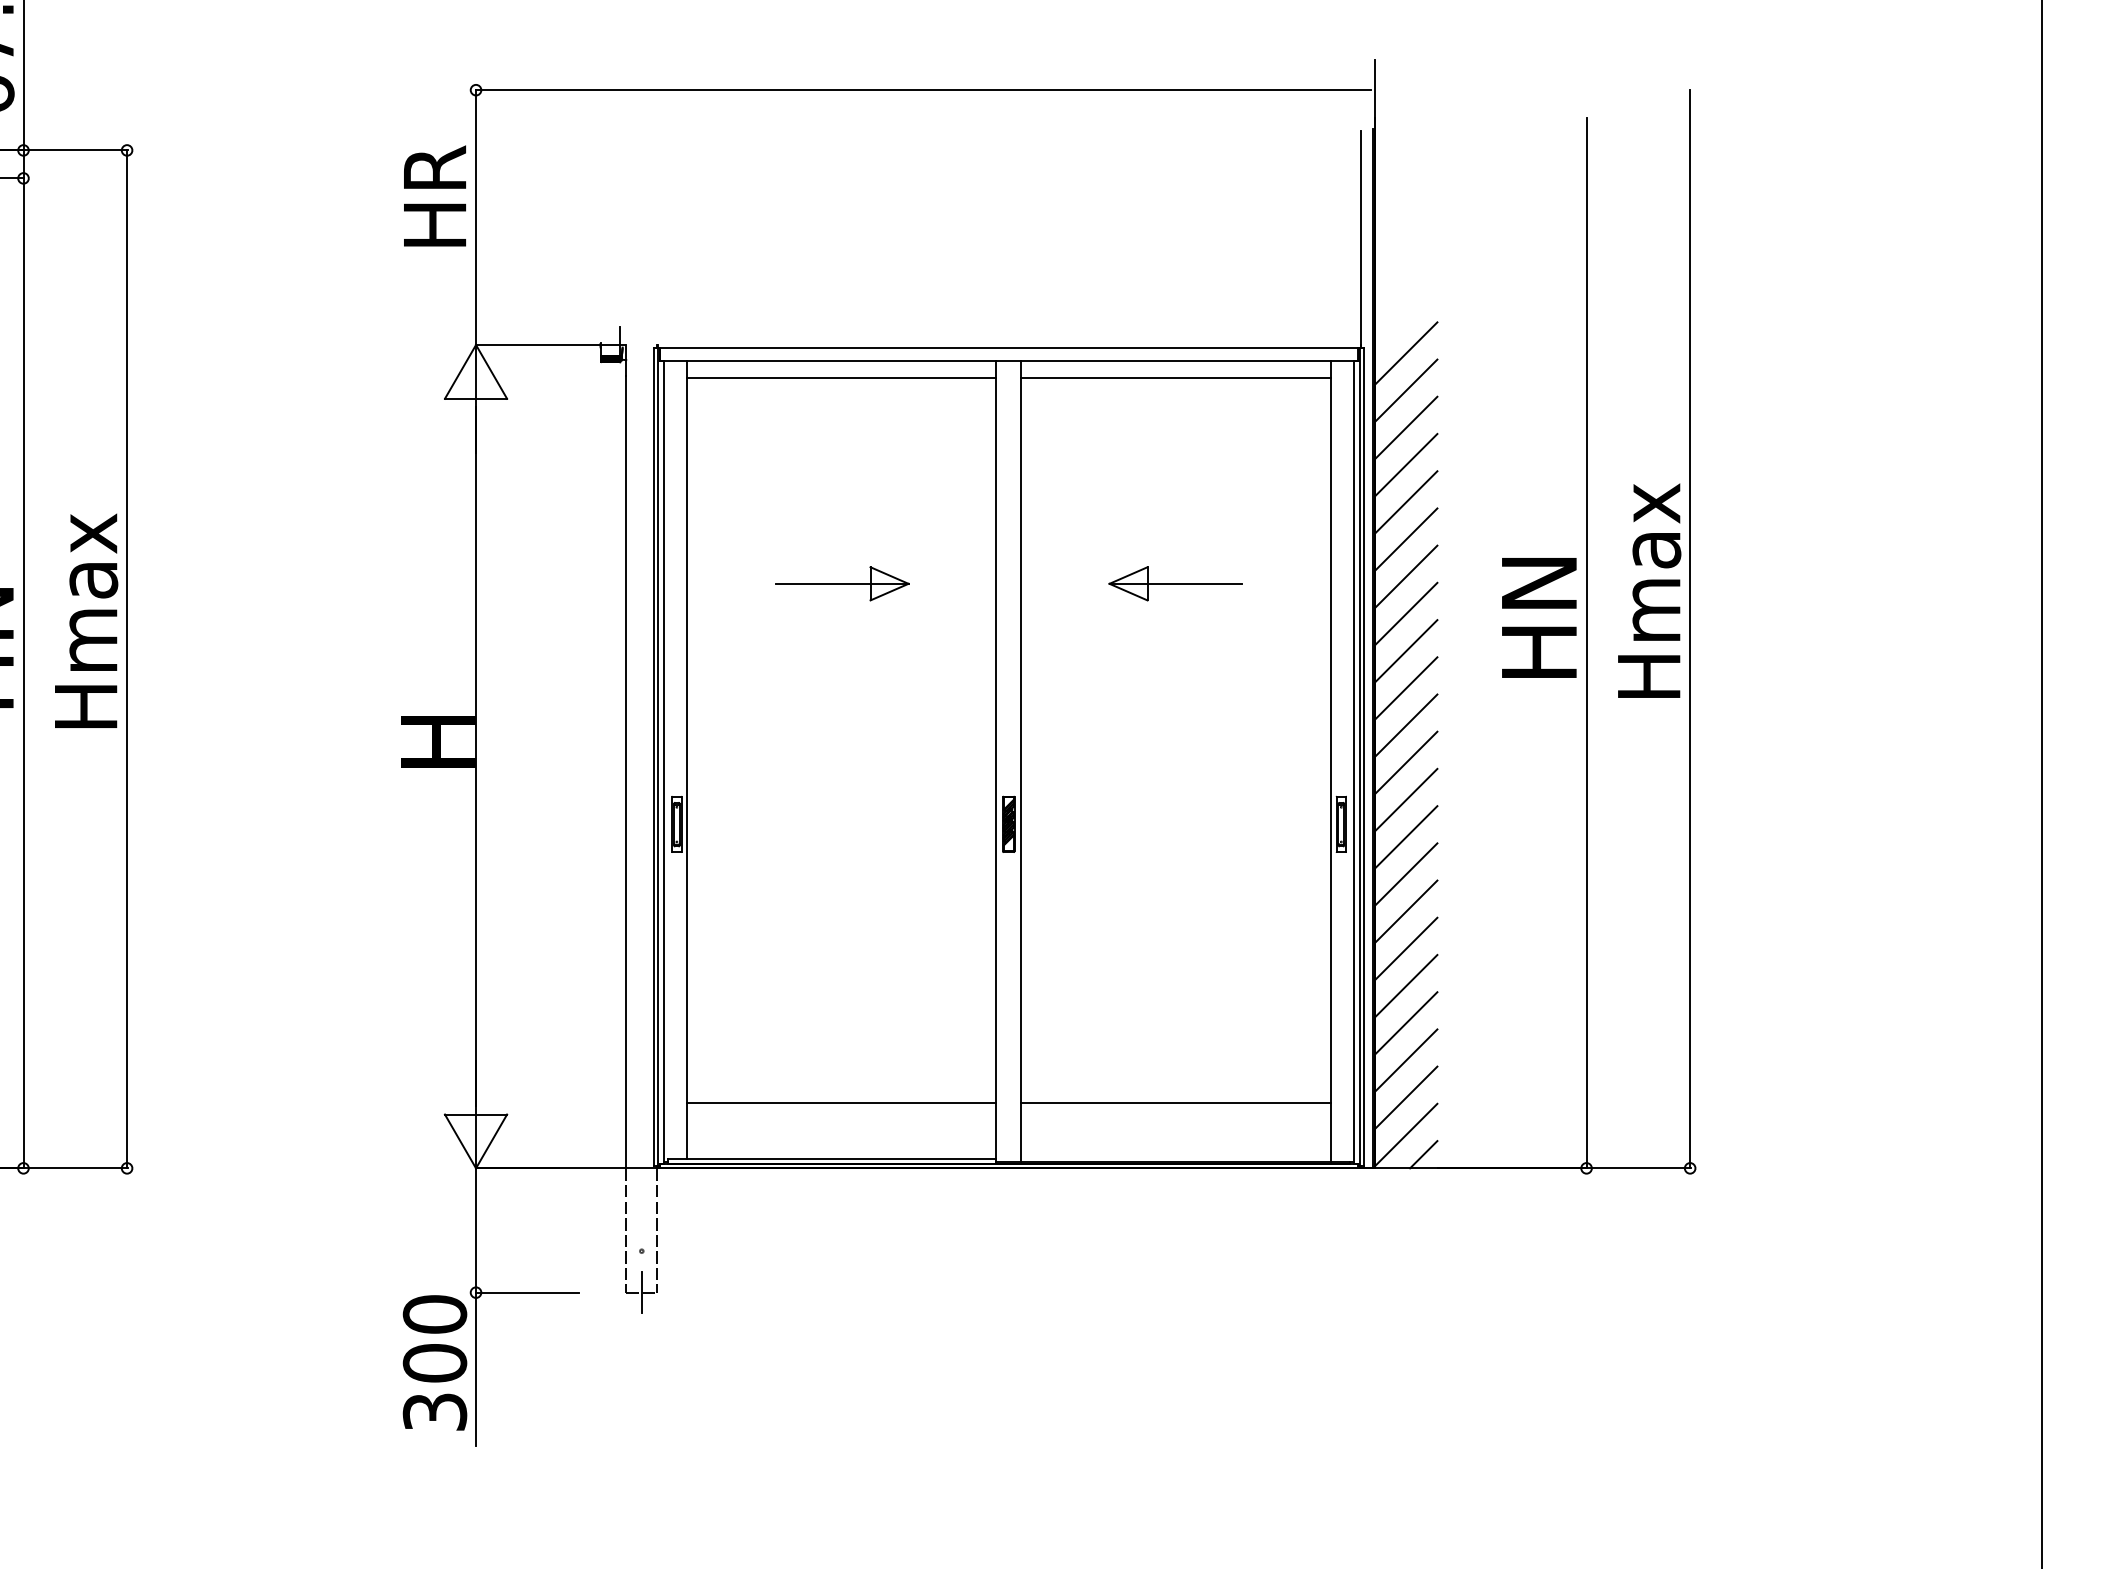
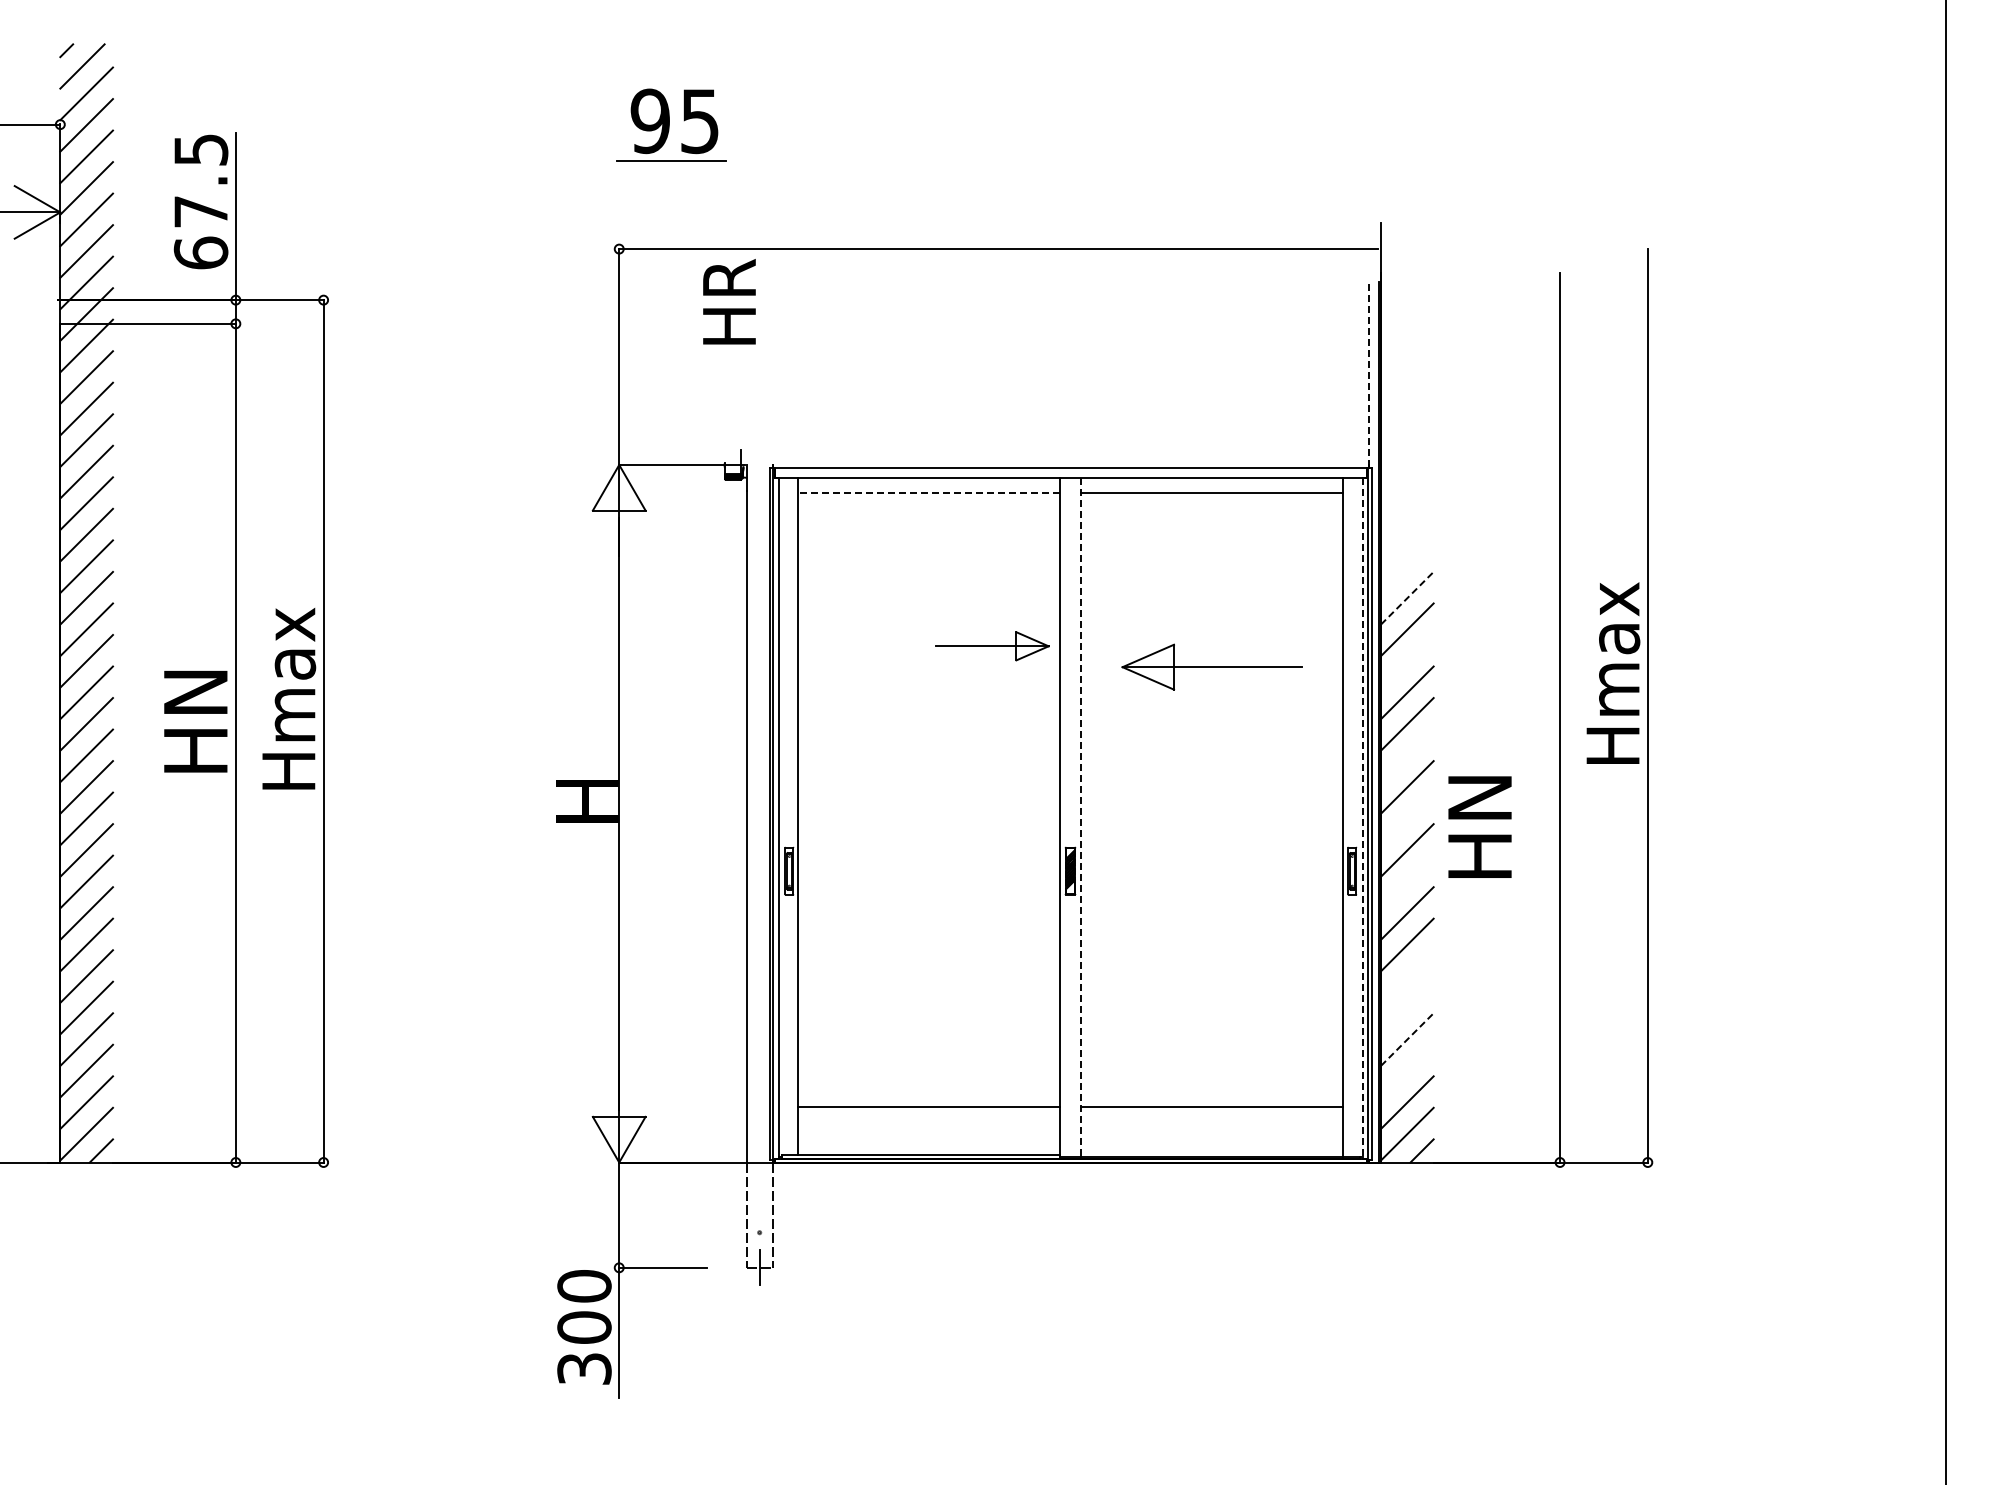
text: (435, 195) -> (729, 301), moved
line: (1360, 239) -> (1368, 375), solid -> dashed
line: (1406, 352) -> (1407, 471), removed
line: (842, 378) -> (929, 493), solid -> dashed
line: (1406, 390) -> (1407, 503), removed
line: (1406, 427) -> (1407, 534), removed
line: (1406, 464) -> (1407, 566), removed
line: (1406, 501) -> (1407, 597), solid -> dashed
line: (1406, 575) -> (1407, 660), removed
part: (842, 584) -> (992, 646), moved
part: (1175, 584) -> (1211, 667), size x1.6
text: (1538, 617) -> (1479, 826), moved
line: (1406, 687) -> (1407, 755), removed
line: (1021, 762) -> (1081, 818), solid -> dashed
line: (1406, 762) -> (1407, 818), removed
line: (1354, 763) -> (1363, 819), solid -> dashed
line: (1406, 836) -> (1407, 881), removed
line: (1406, 948) -> (1407, 976), removed
line: (1406, 985) -> (1407, 1007), removed
line: (1406, 1023) -> (1407, 1039), solid -> dashed
line: (1406, 1059) -> (1407, 1070), removed

